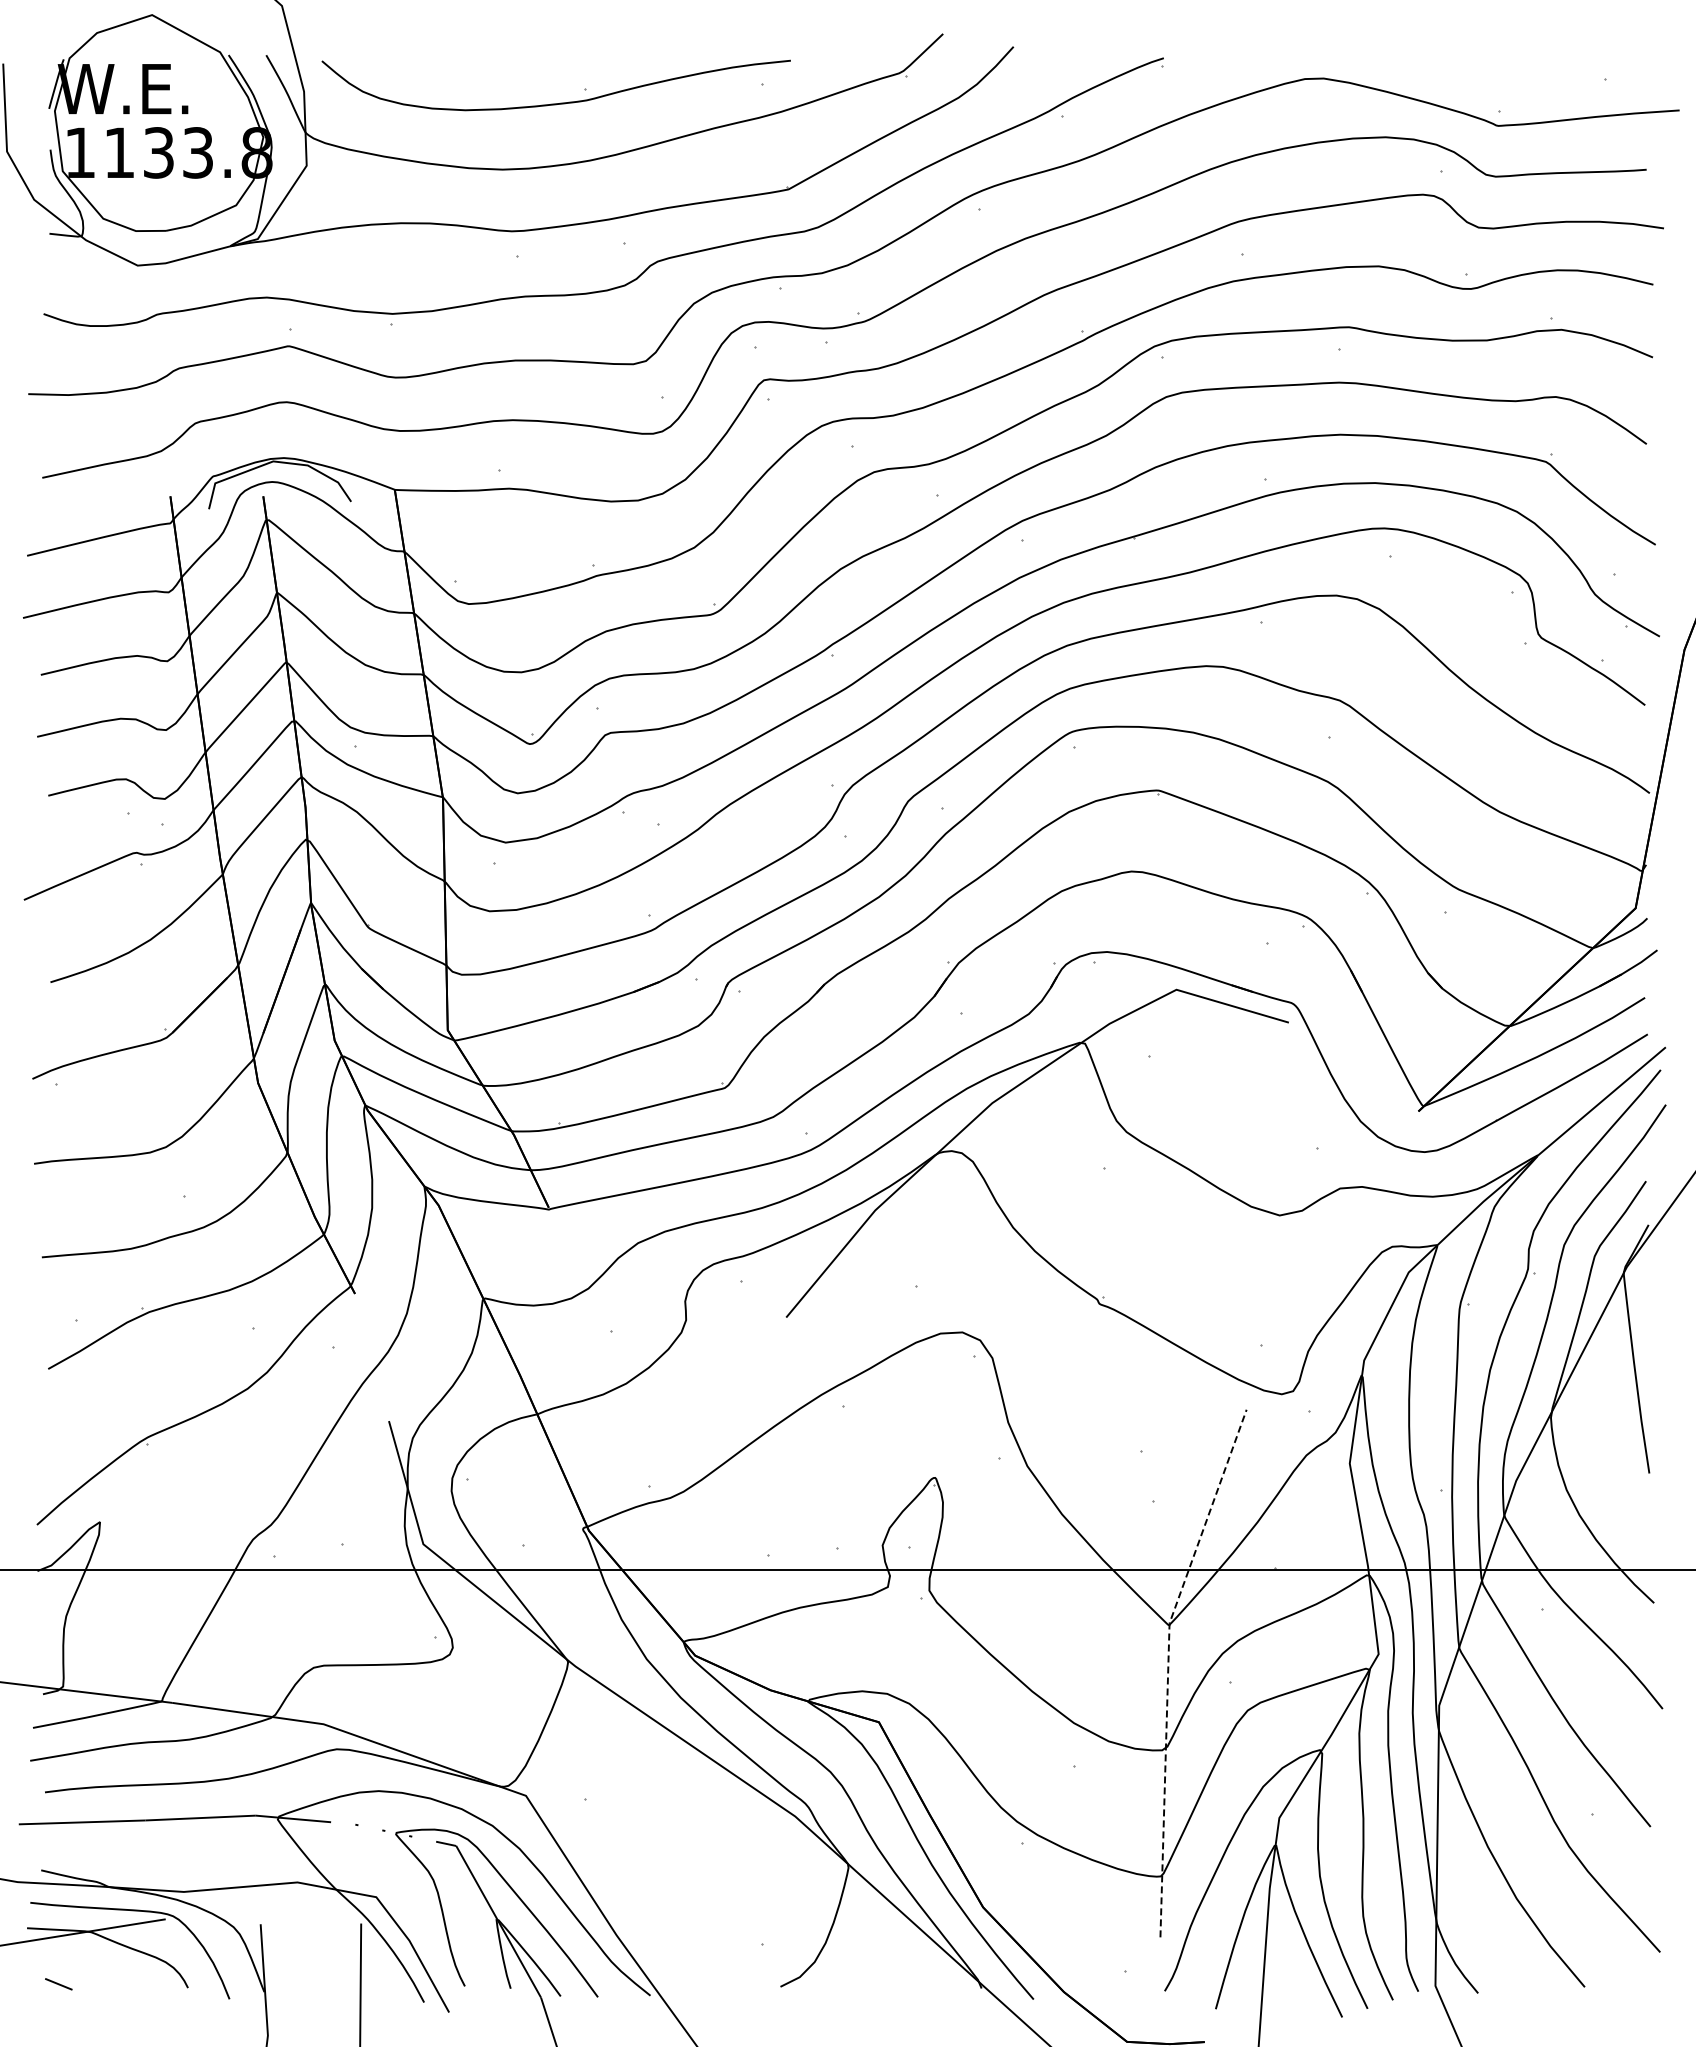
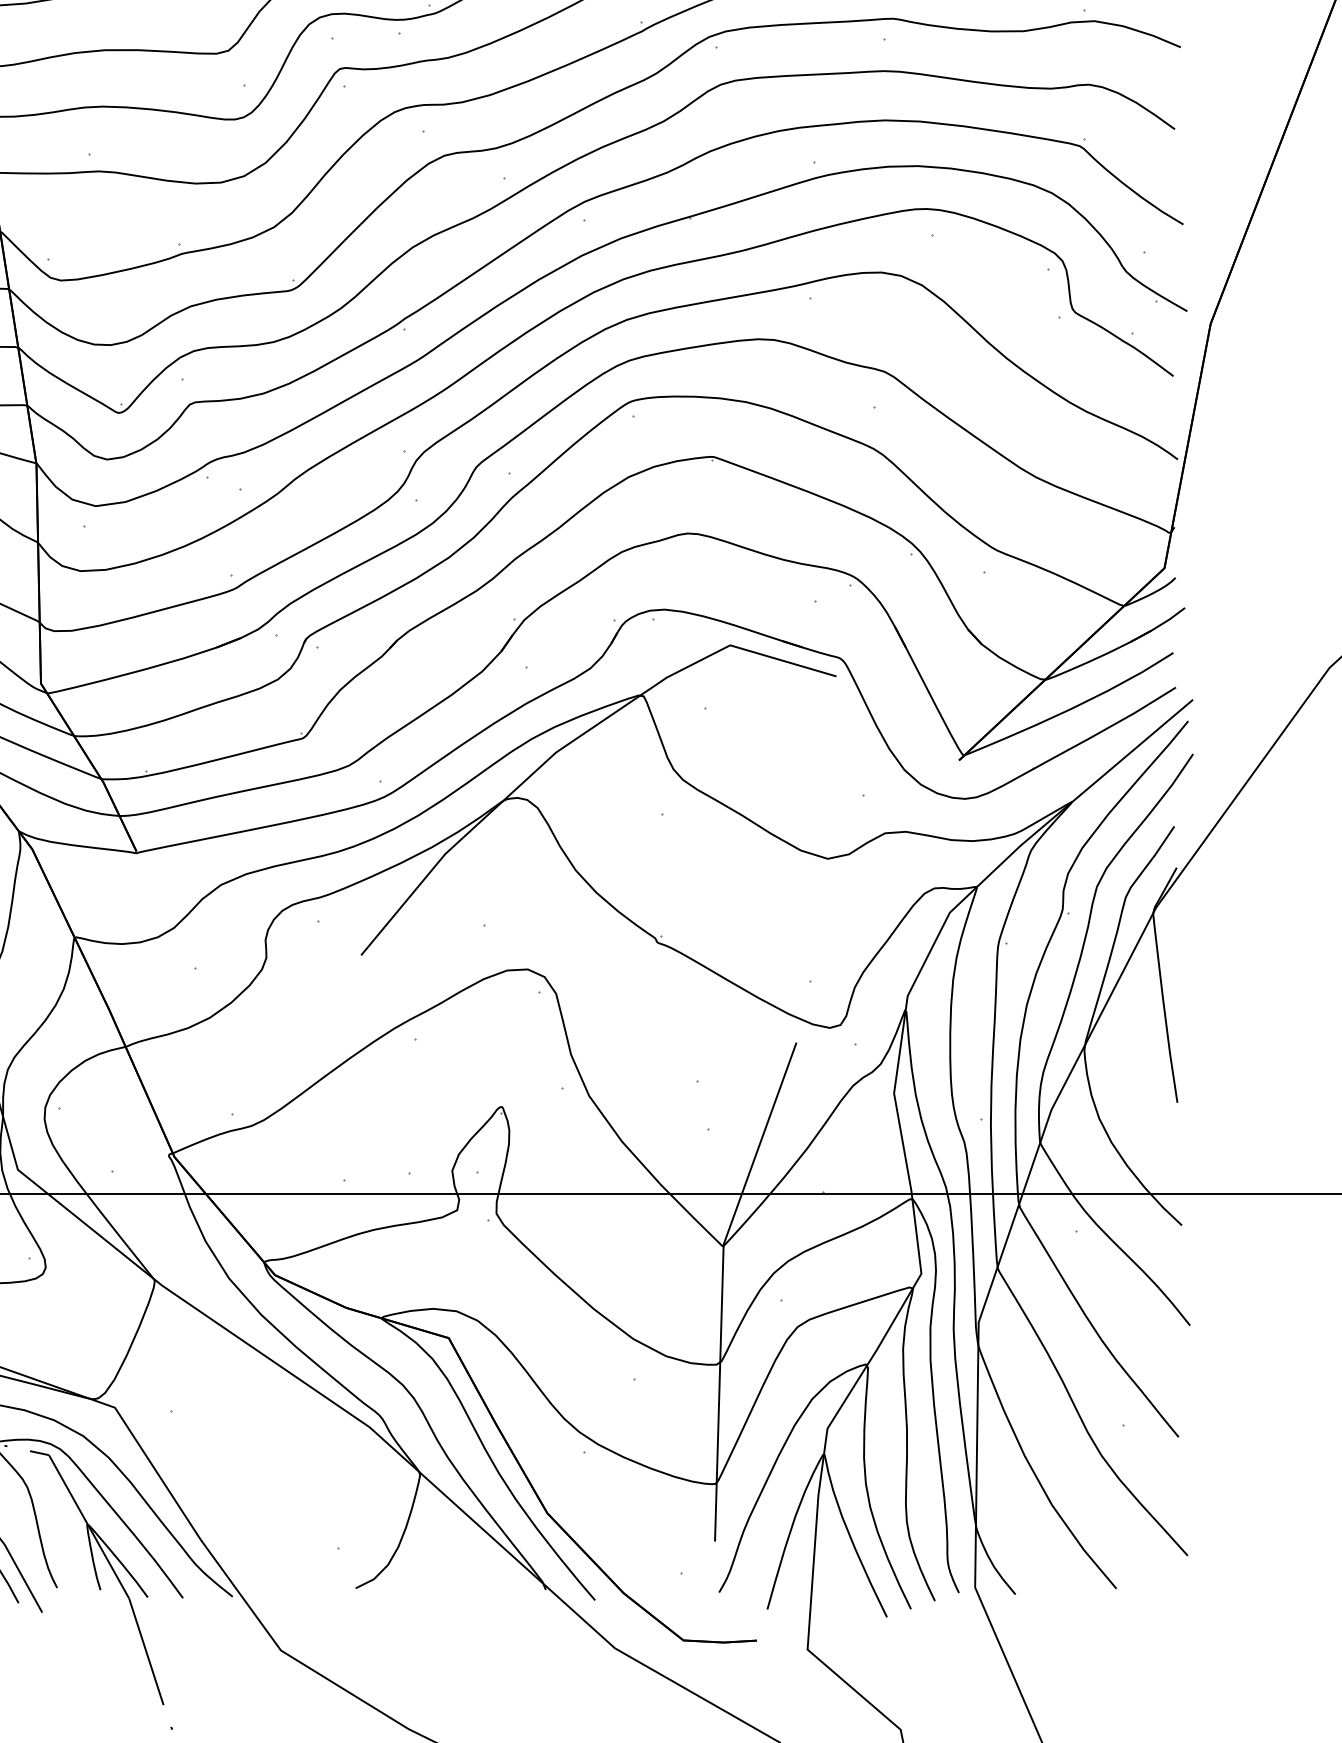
line: (1168, 1666) -> (722, 1285), dashed -> solid

